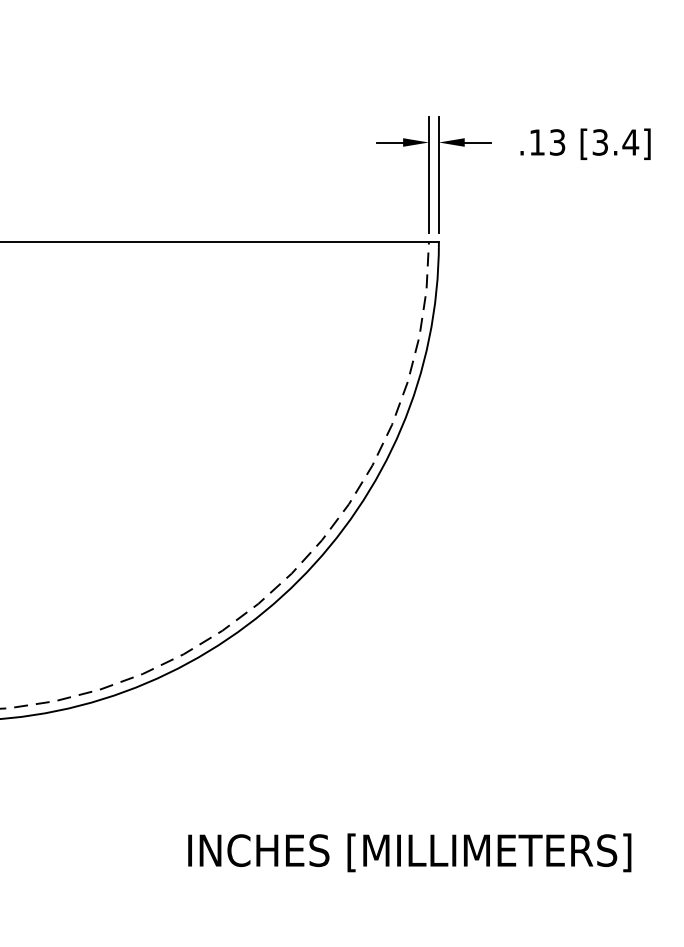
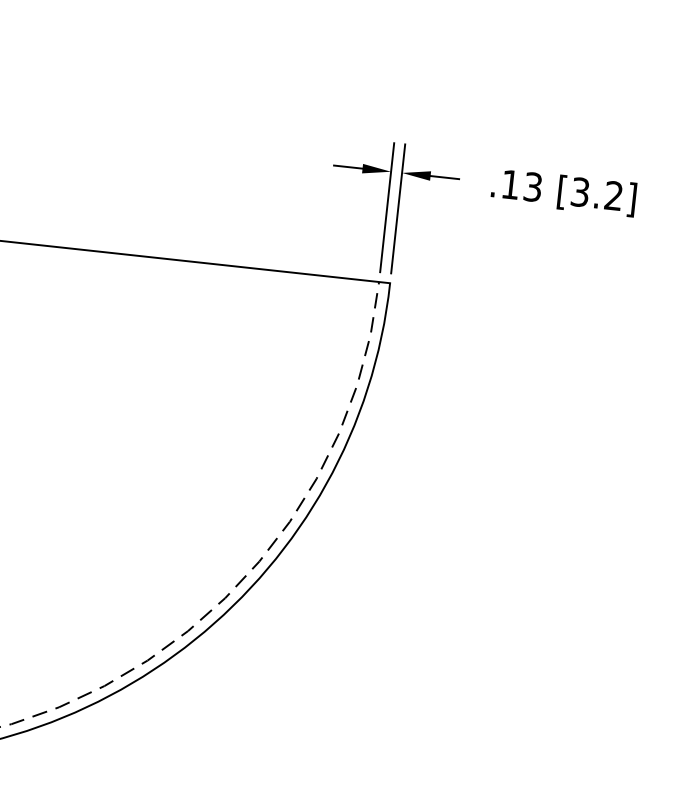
text: (630, 142) -> (613, 195), [3.4] -> [3.2]

